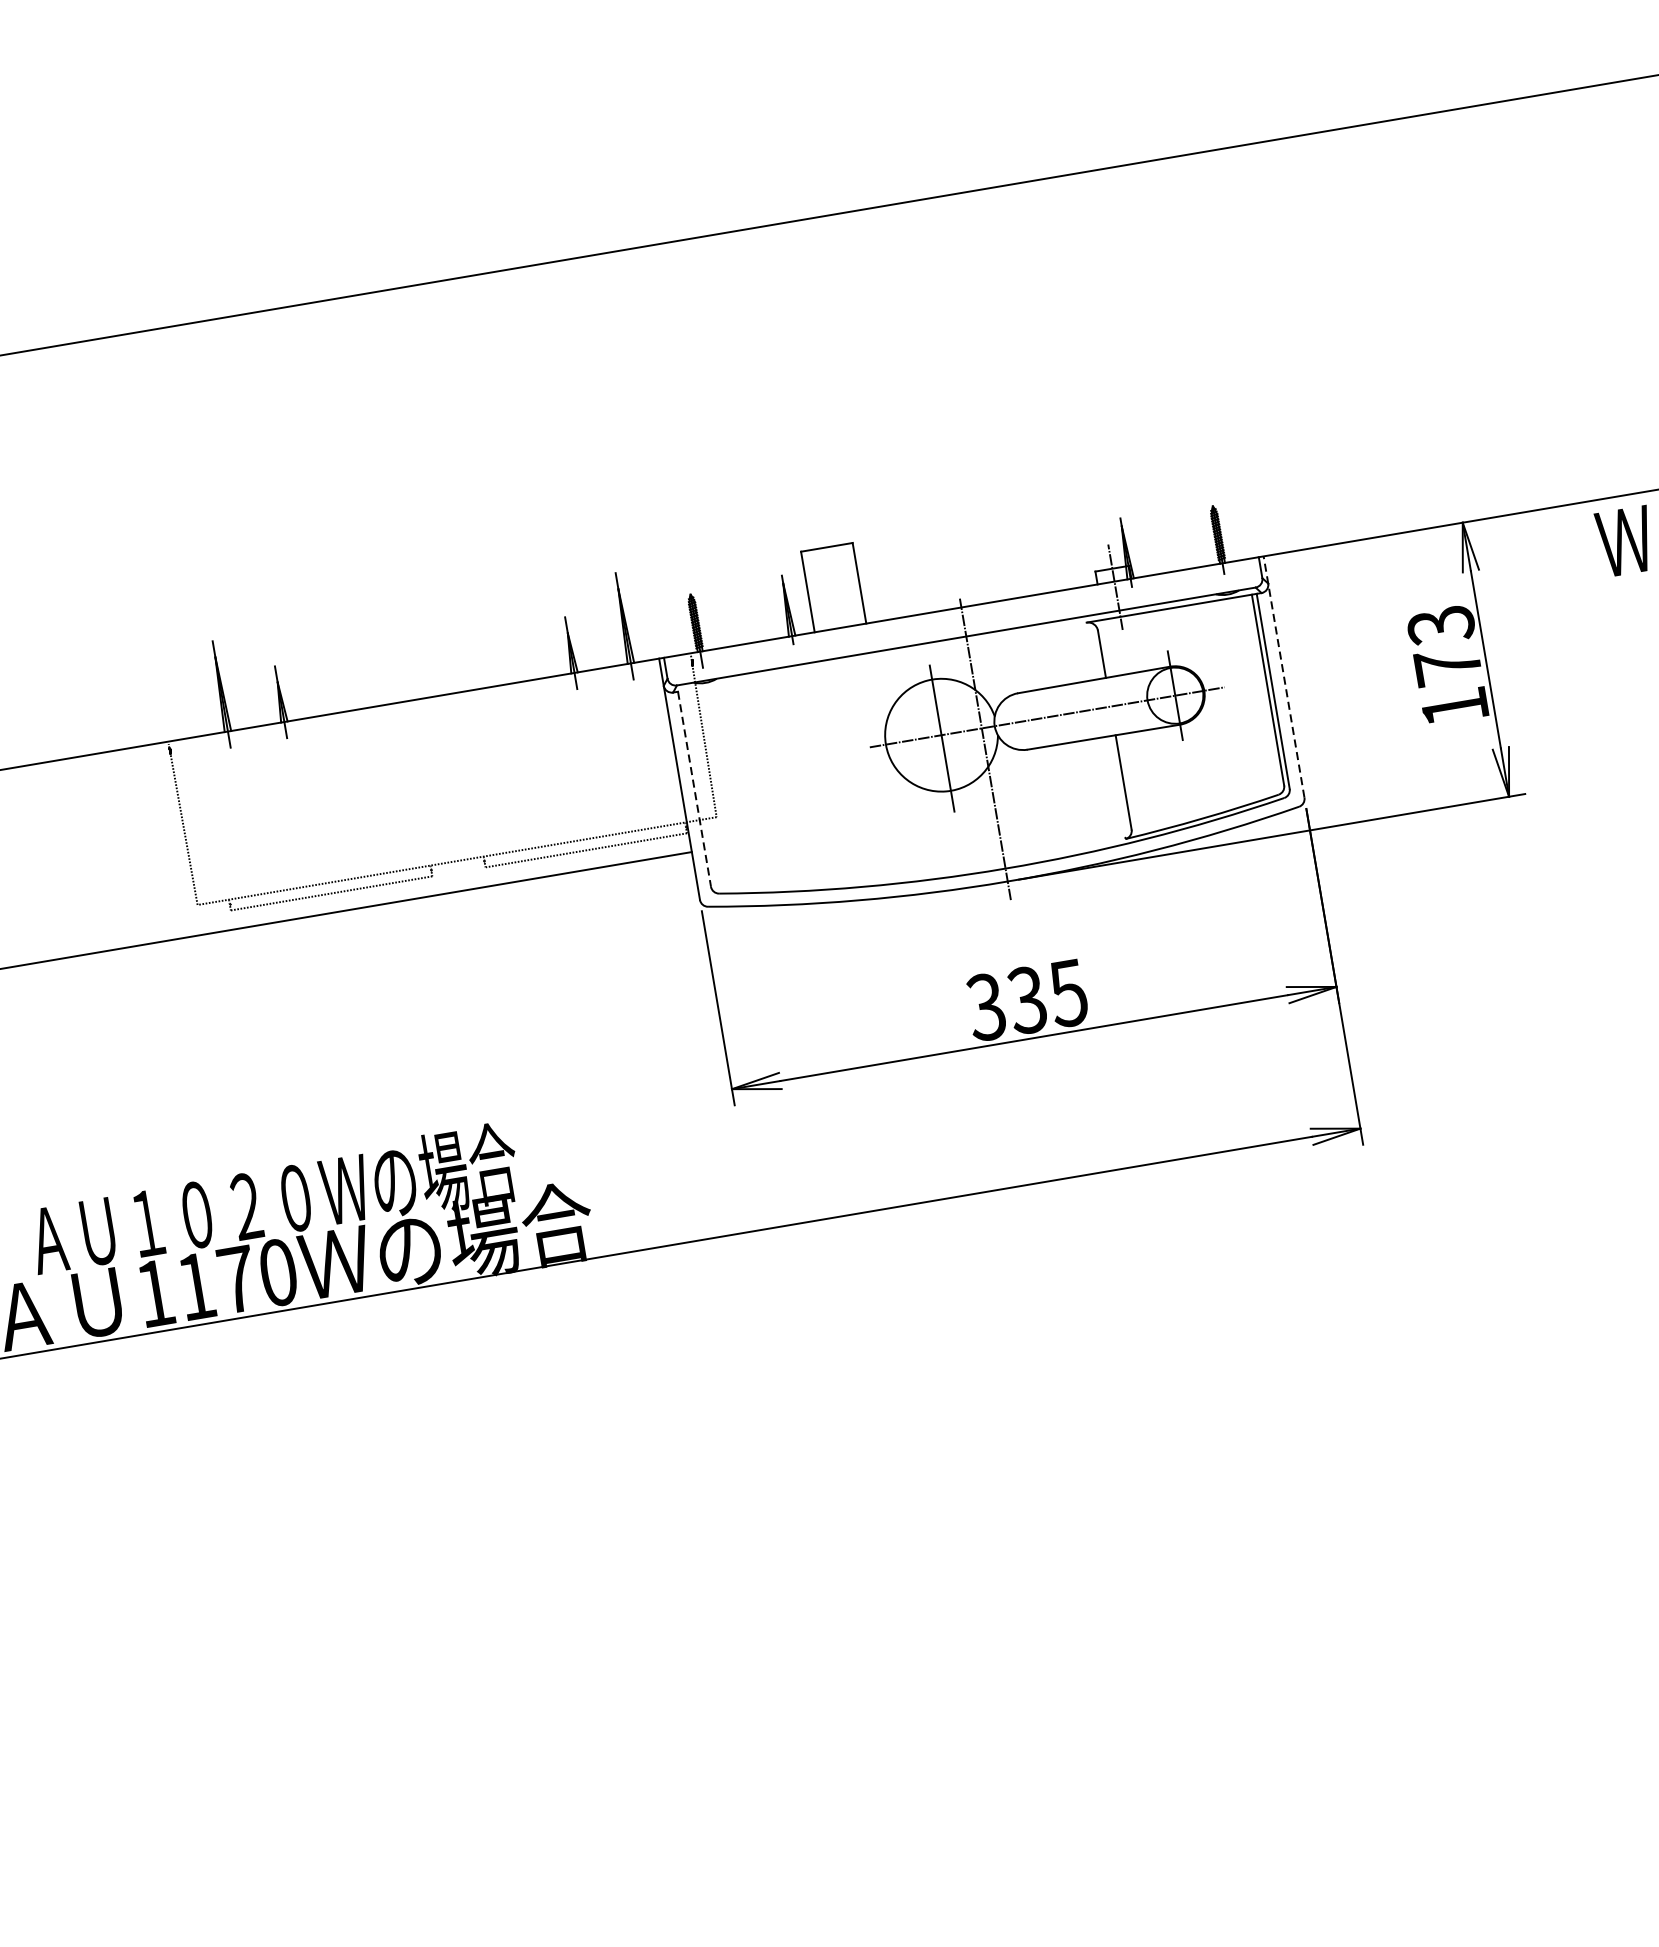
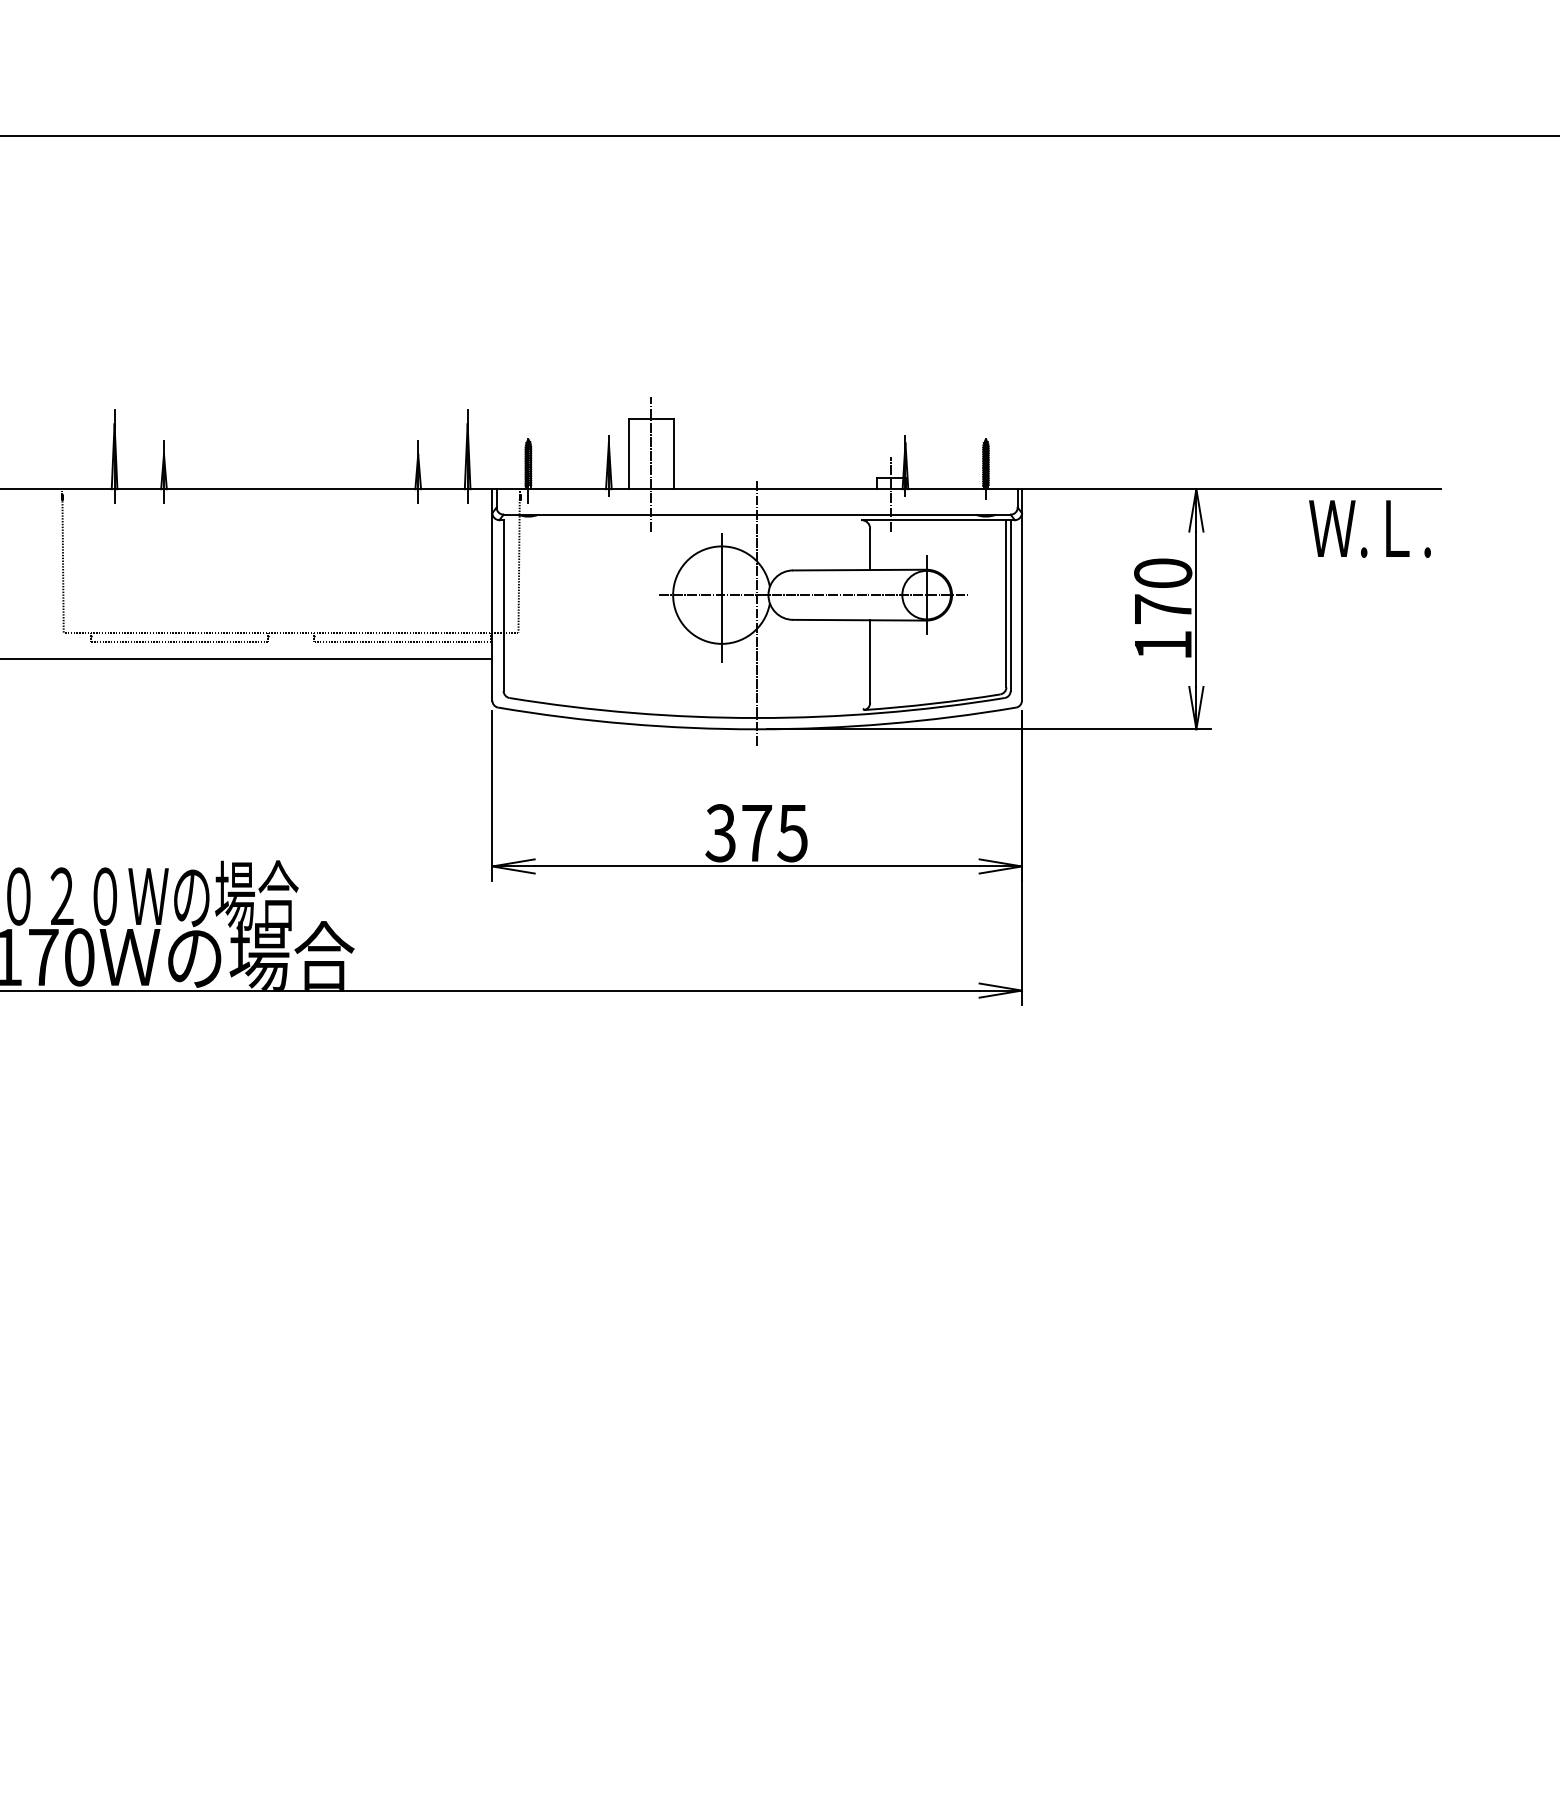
line: (836, 599) -> (651, 464), added
text: (1441, 625) -> (1163, 573), 173 -> 170
line: (1283, 676) -> (1021, 594), dashed -> solid
line: (694, 790) -> (503, 606), dashed -> solid
text: (1027, 1000) -> (756, 833), 335 -> 375

